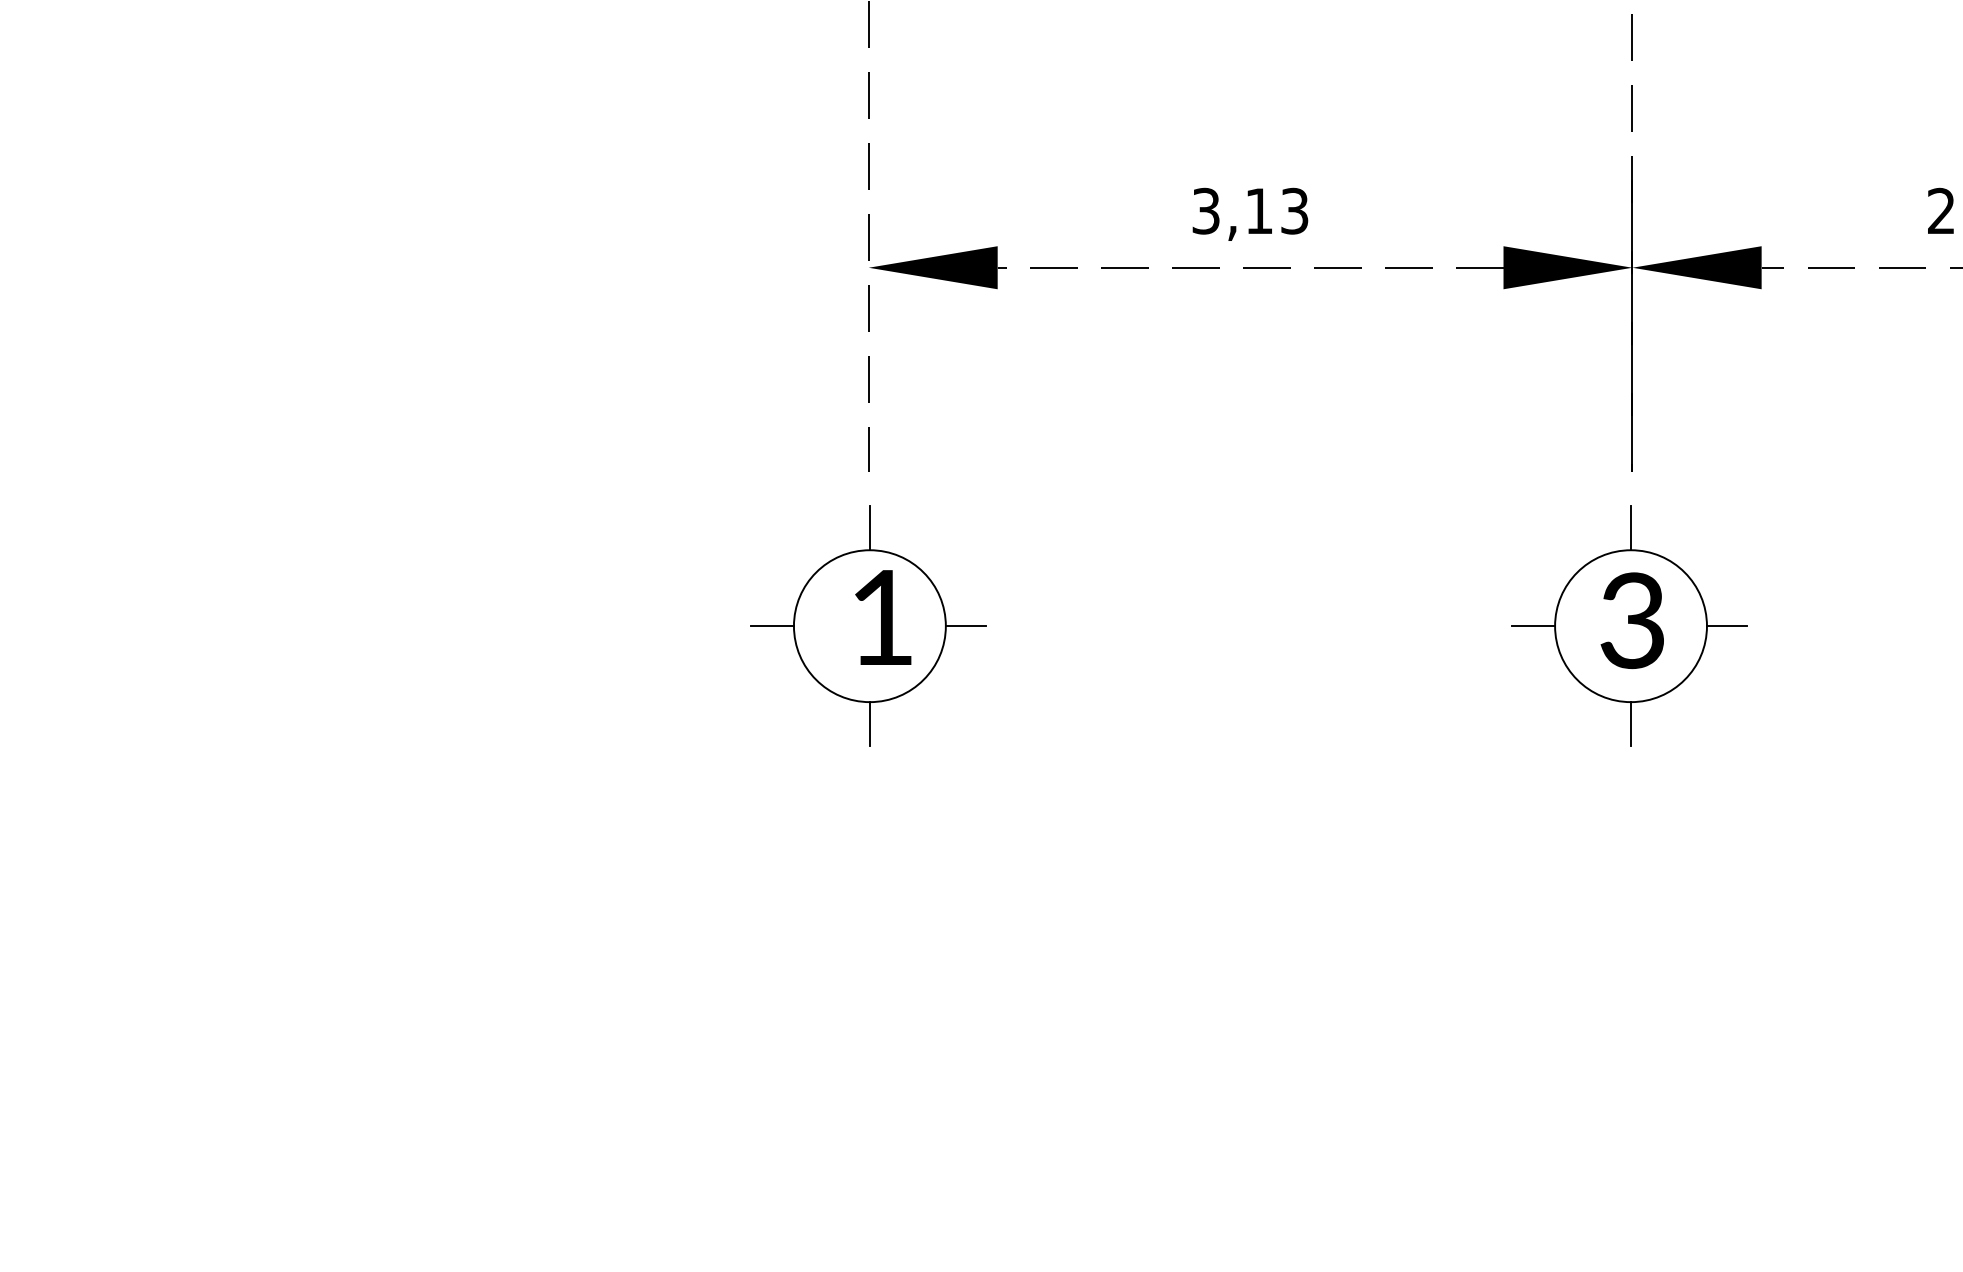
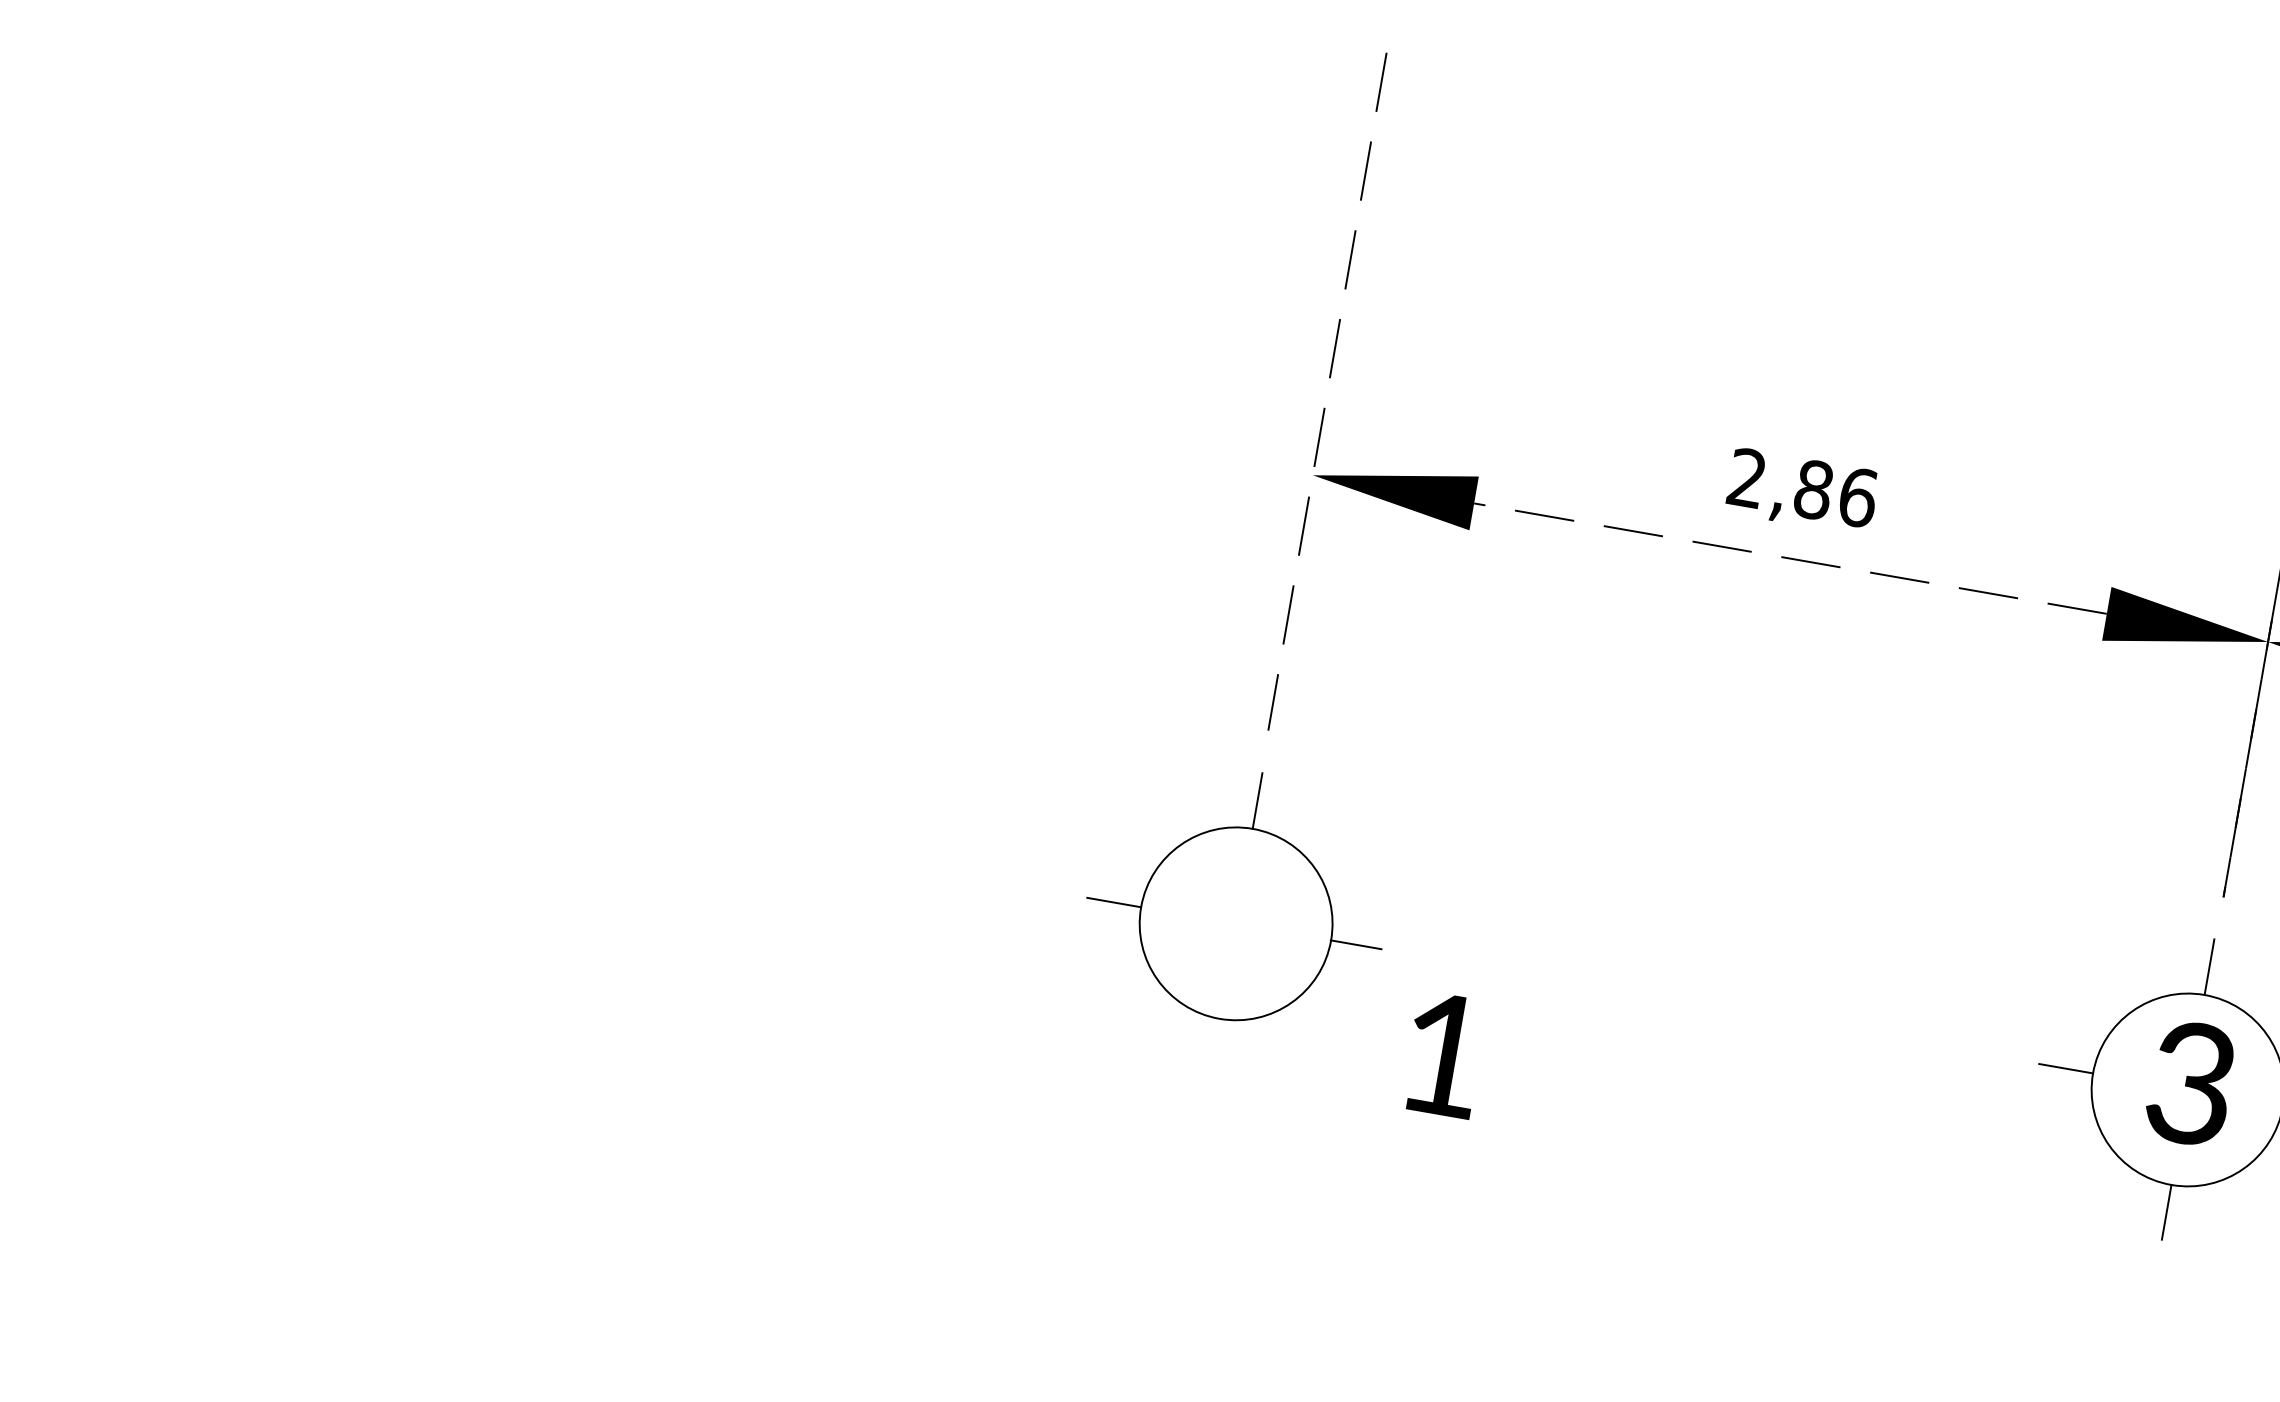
text: (1250, 210) -> (1802, 487), 3,13 -> 2,86
text: (883, 617) -> (1444, 1054), moved
line: (869, 723) -> (1214, 1045), removed

